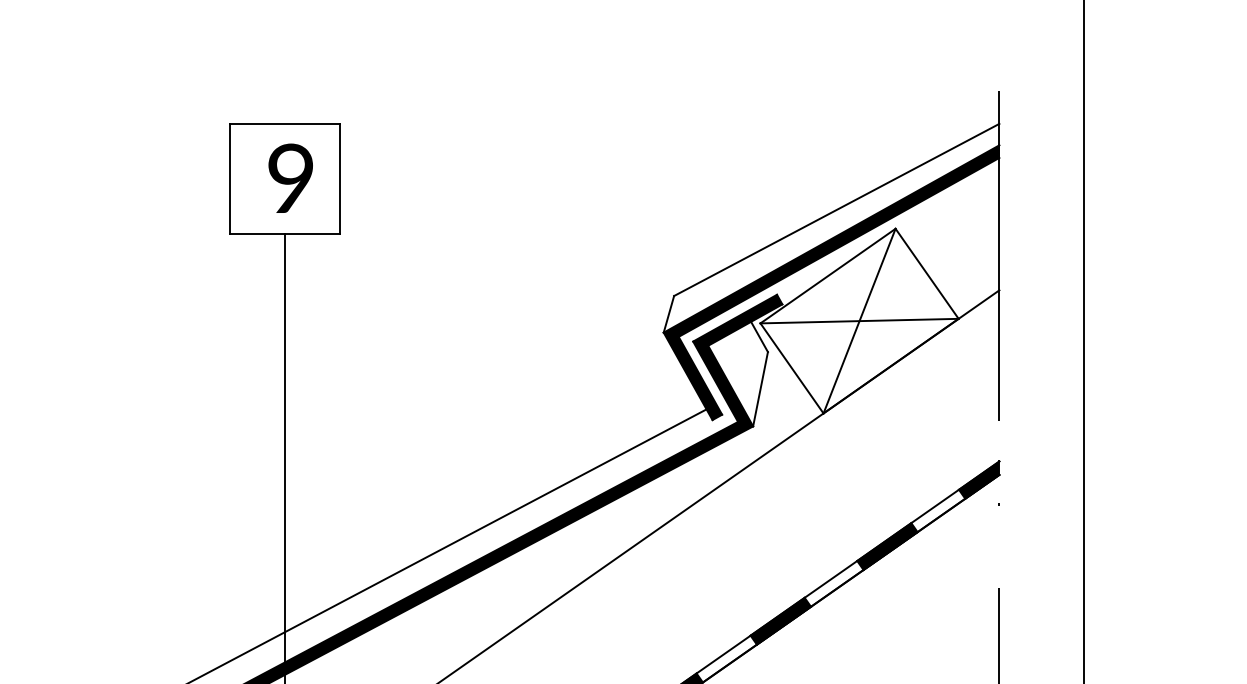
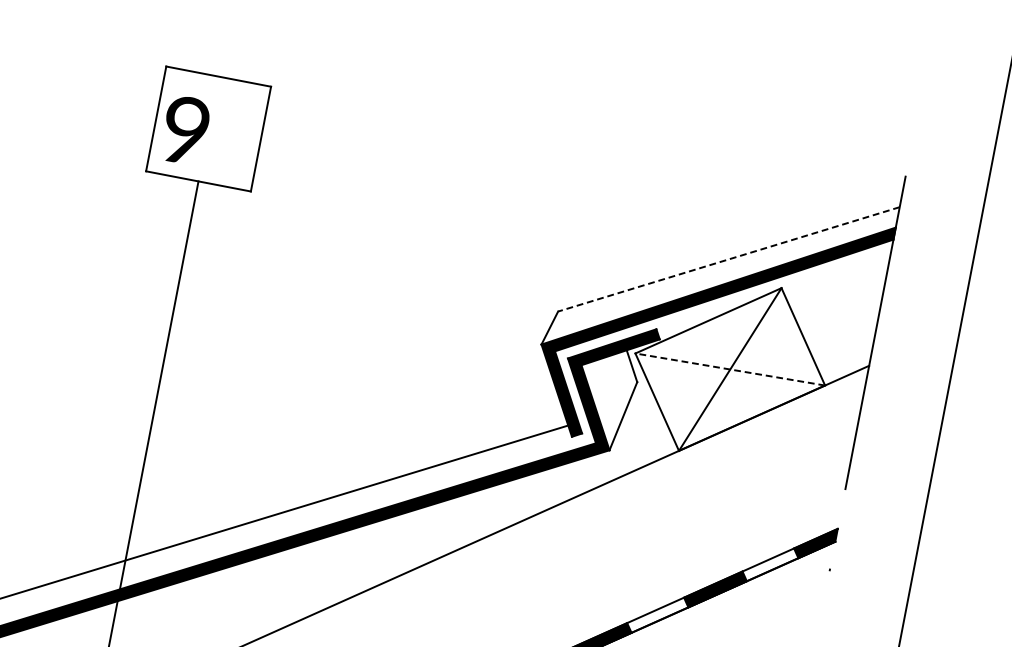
text: (290, 177) -> (185, 129), moved
line: (836, 210) -> (728, 259), solid -> dashed
line: (859, 321) -> (730, 369), solid -> dashed

